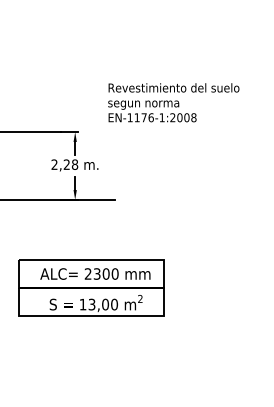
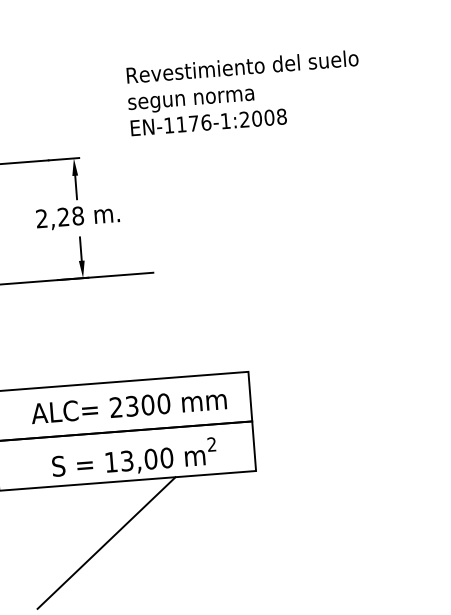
line: (76, 349) -> (105, 542), added

